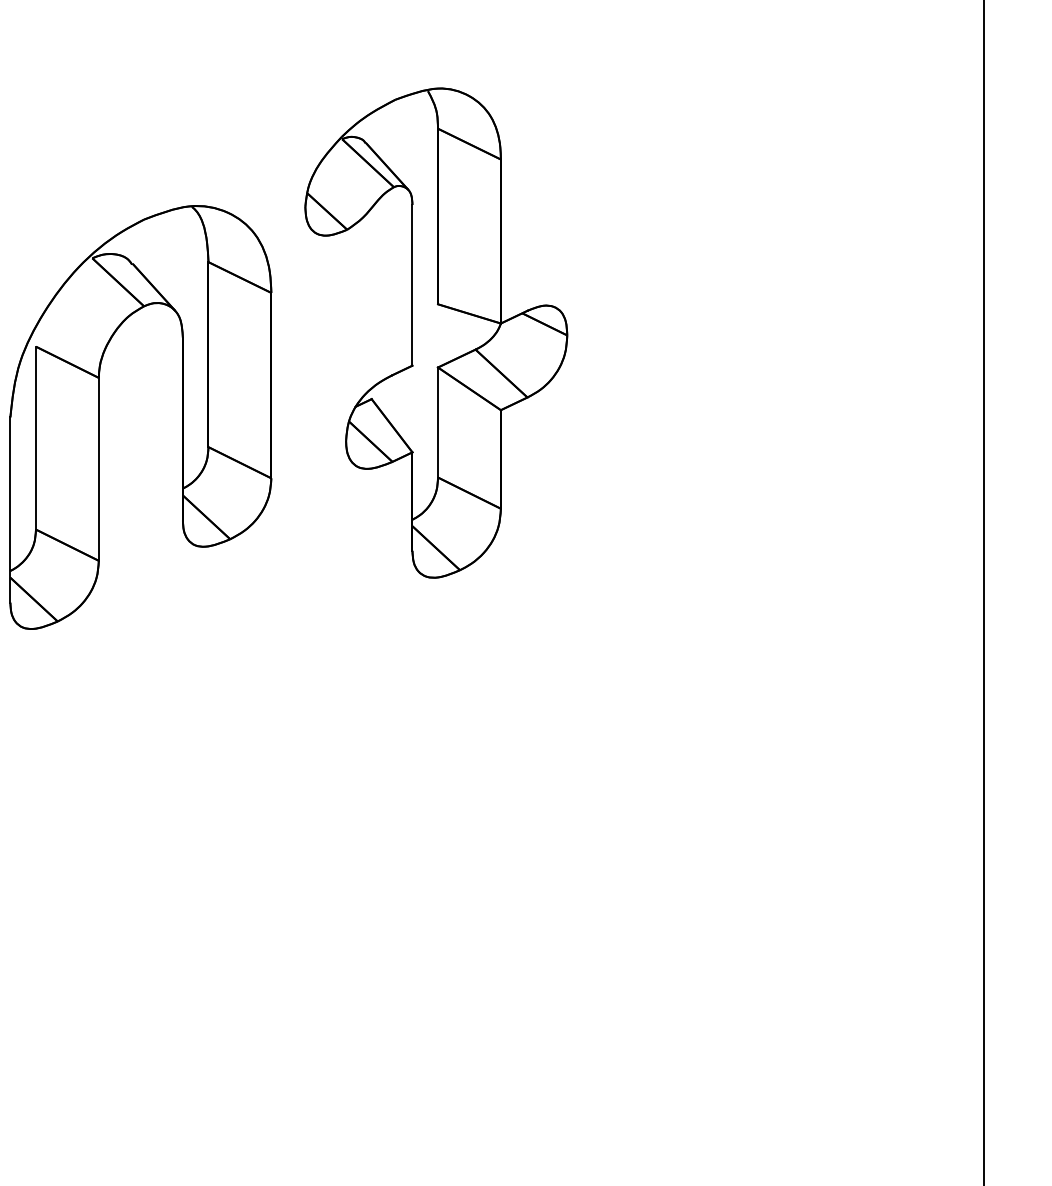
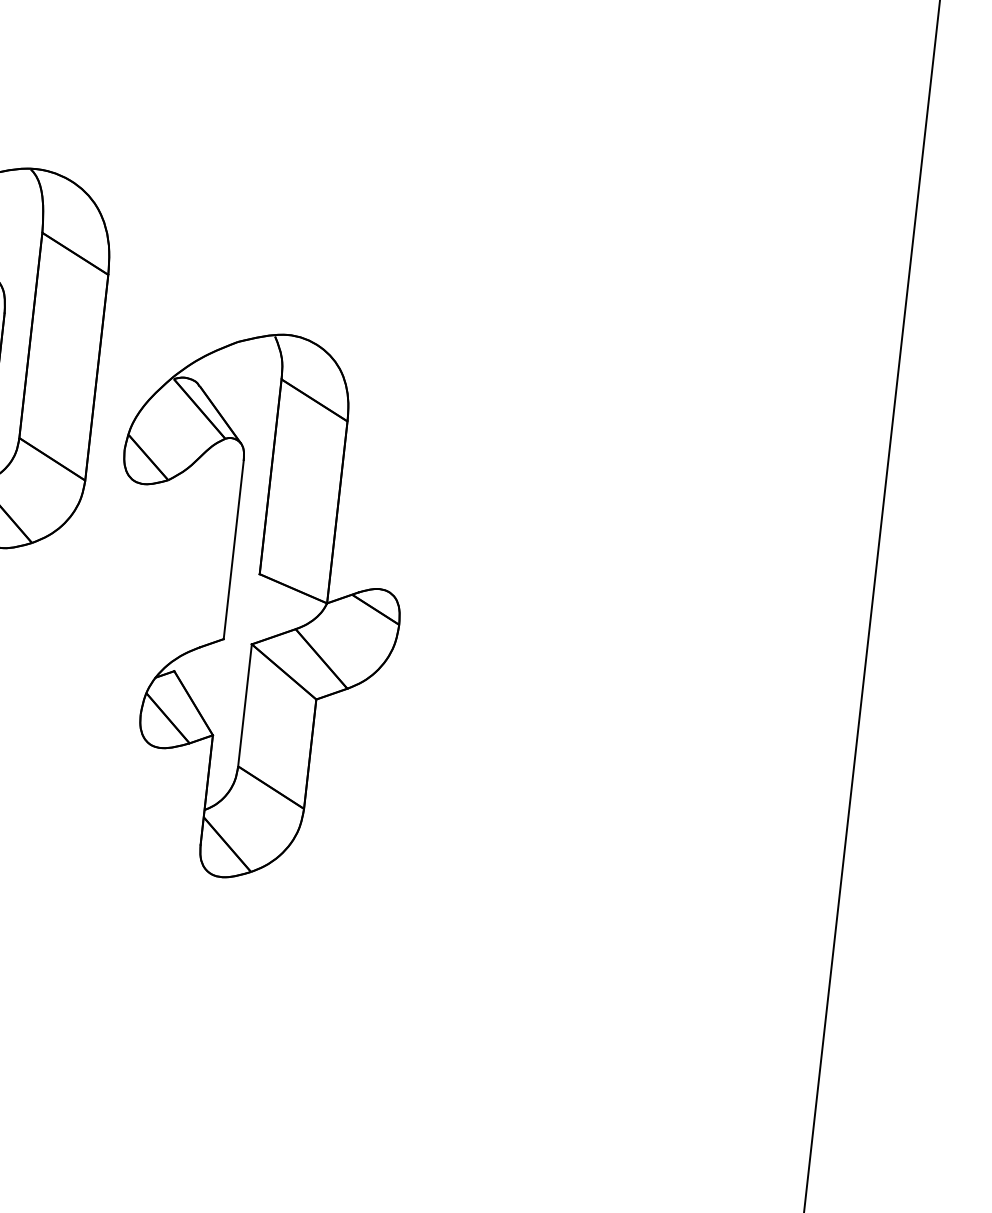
part: (436, 332) -> (254, 605), moved

